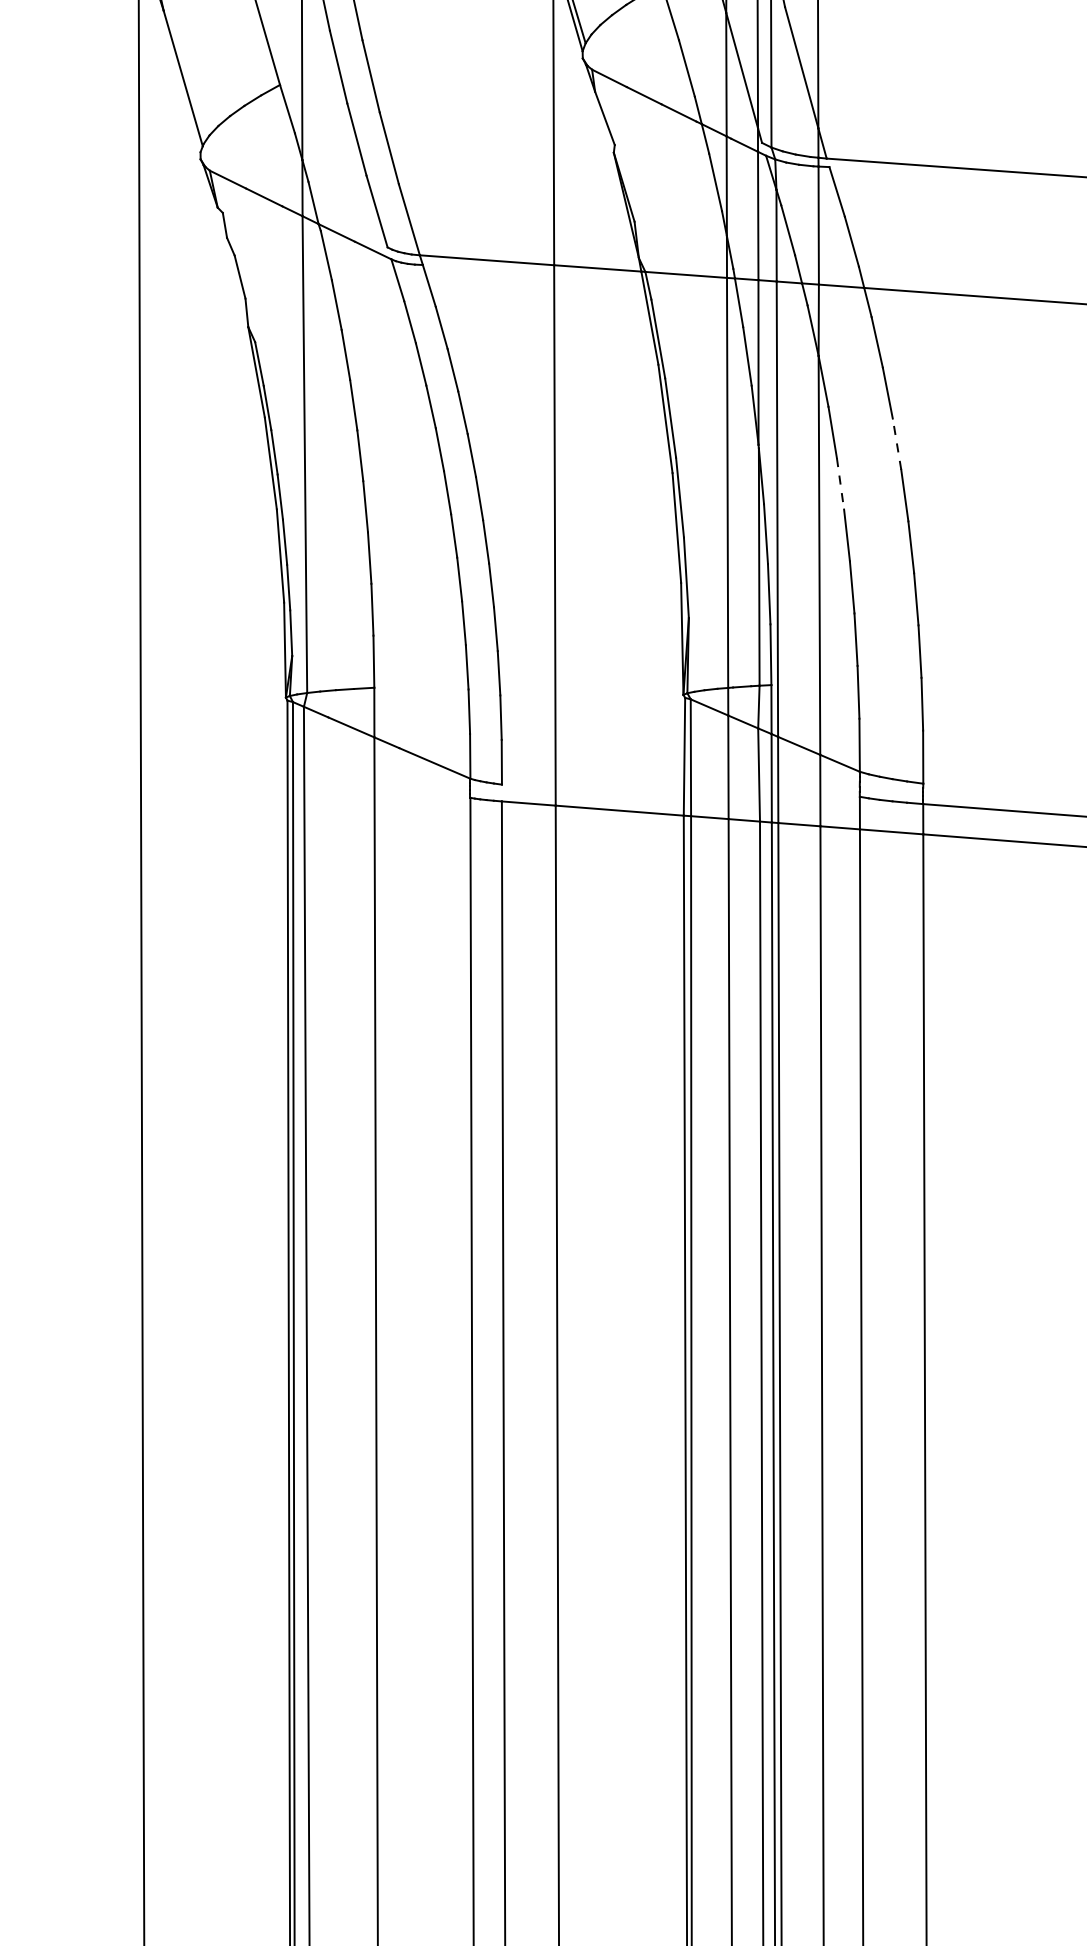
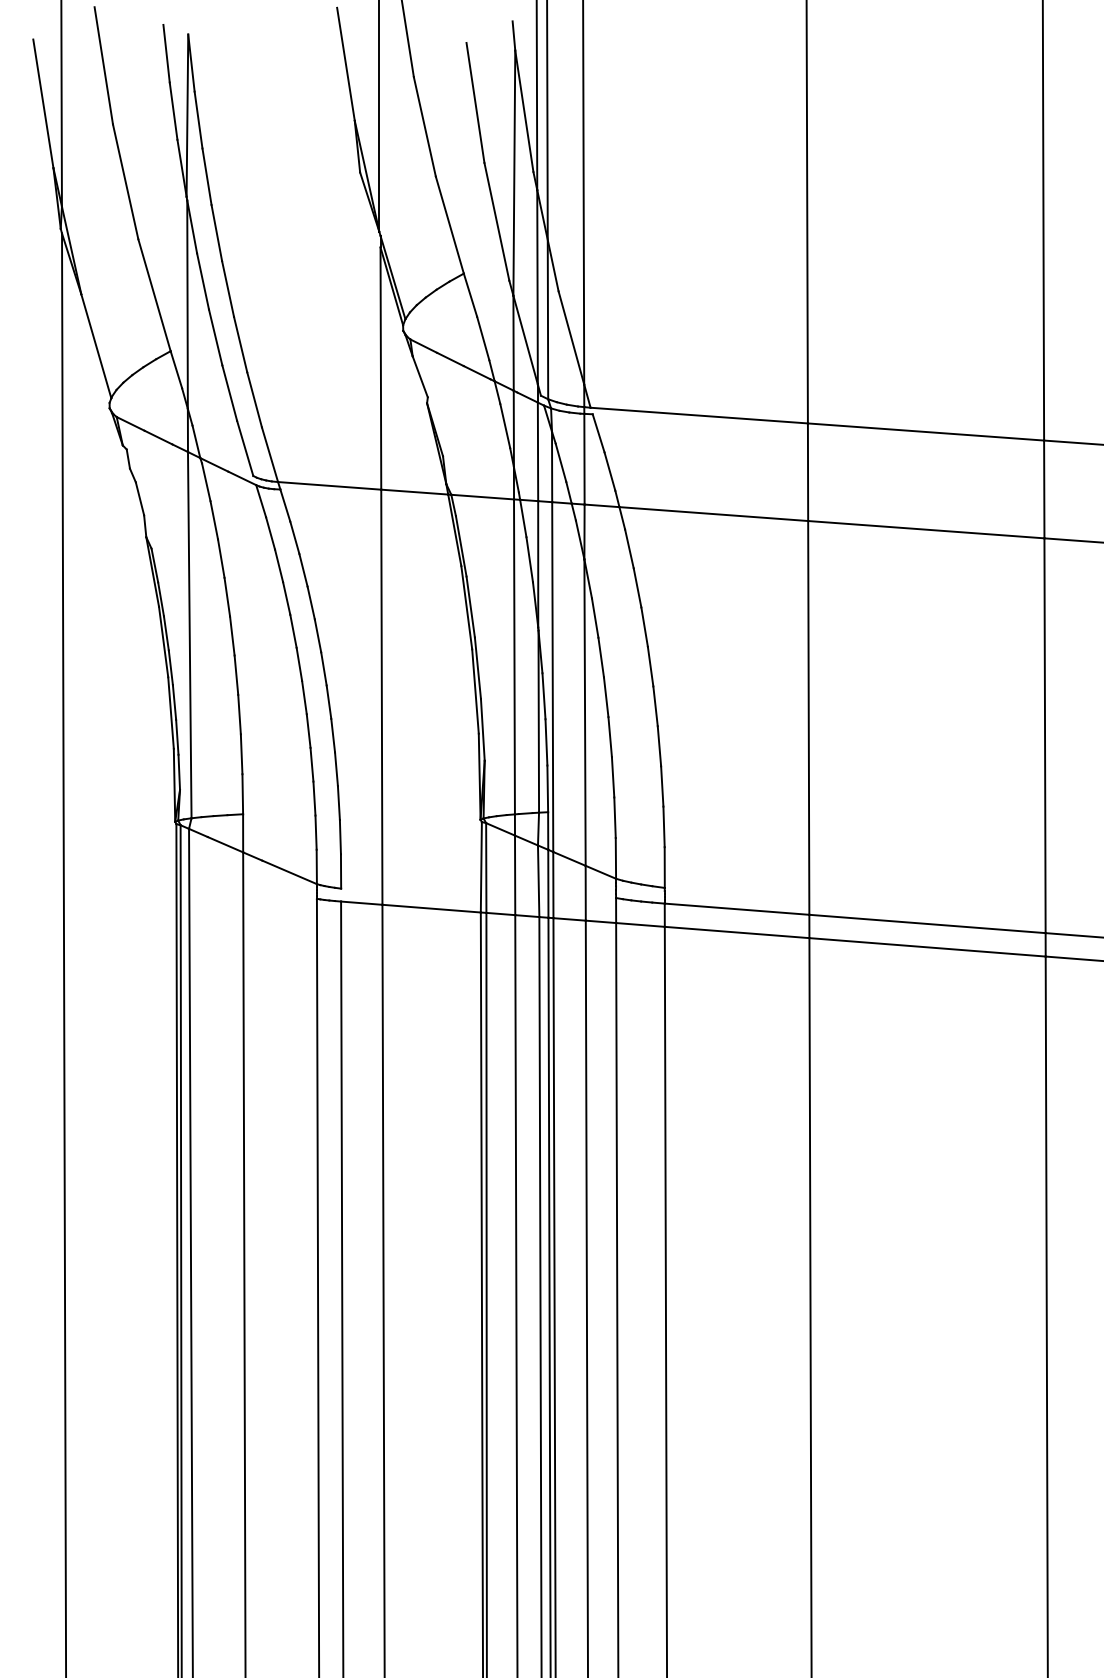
line: (896, 444) -> (644, 627), dashed -> solid
line: (840, 483) -> (601, 657), dashed -> solid

